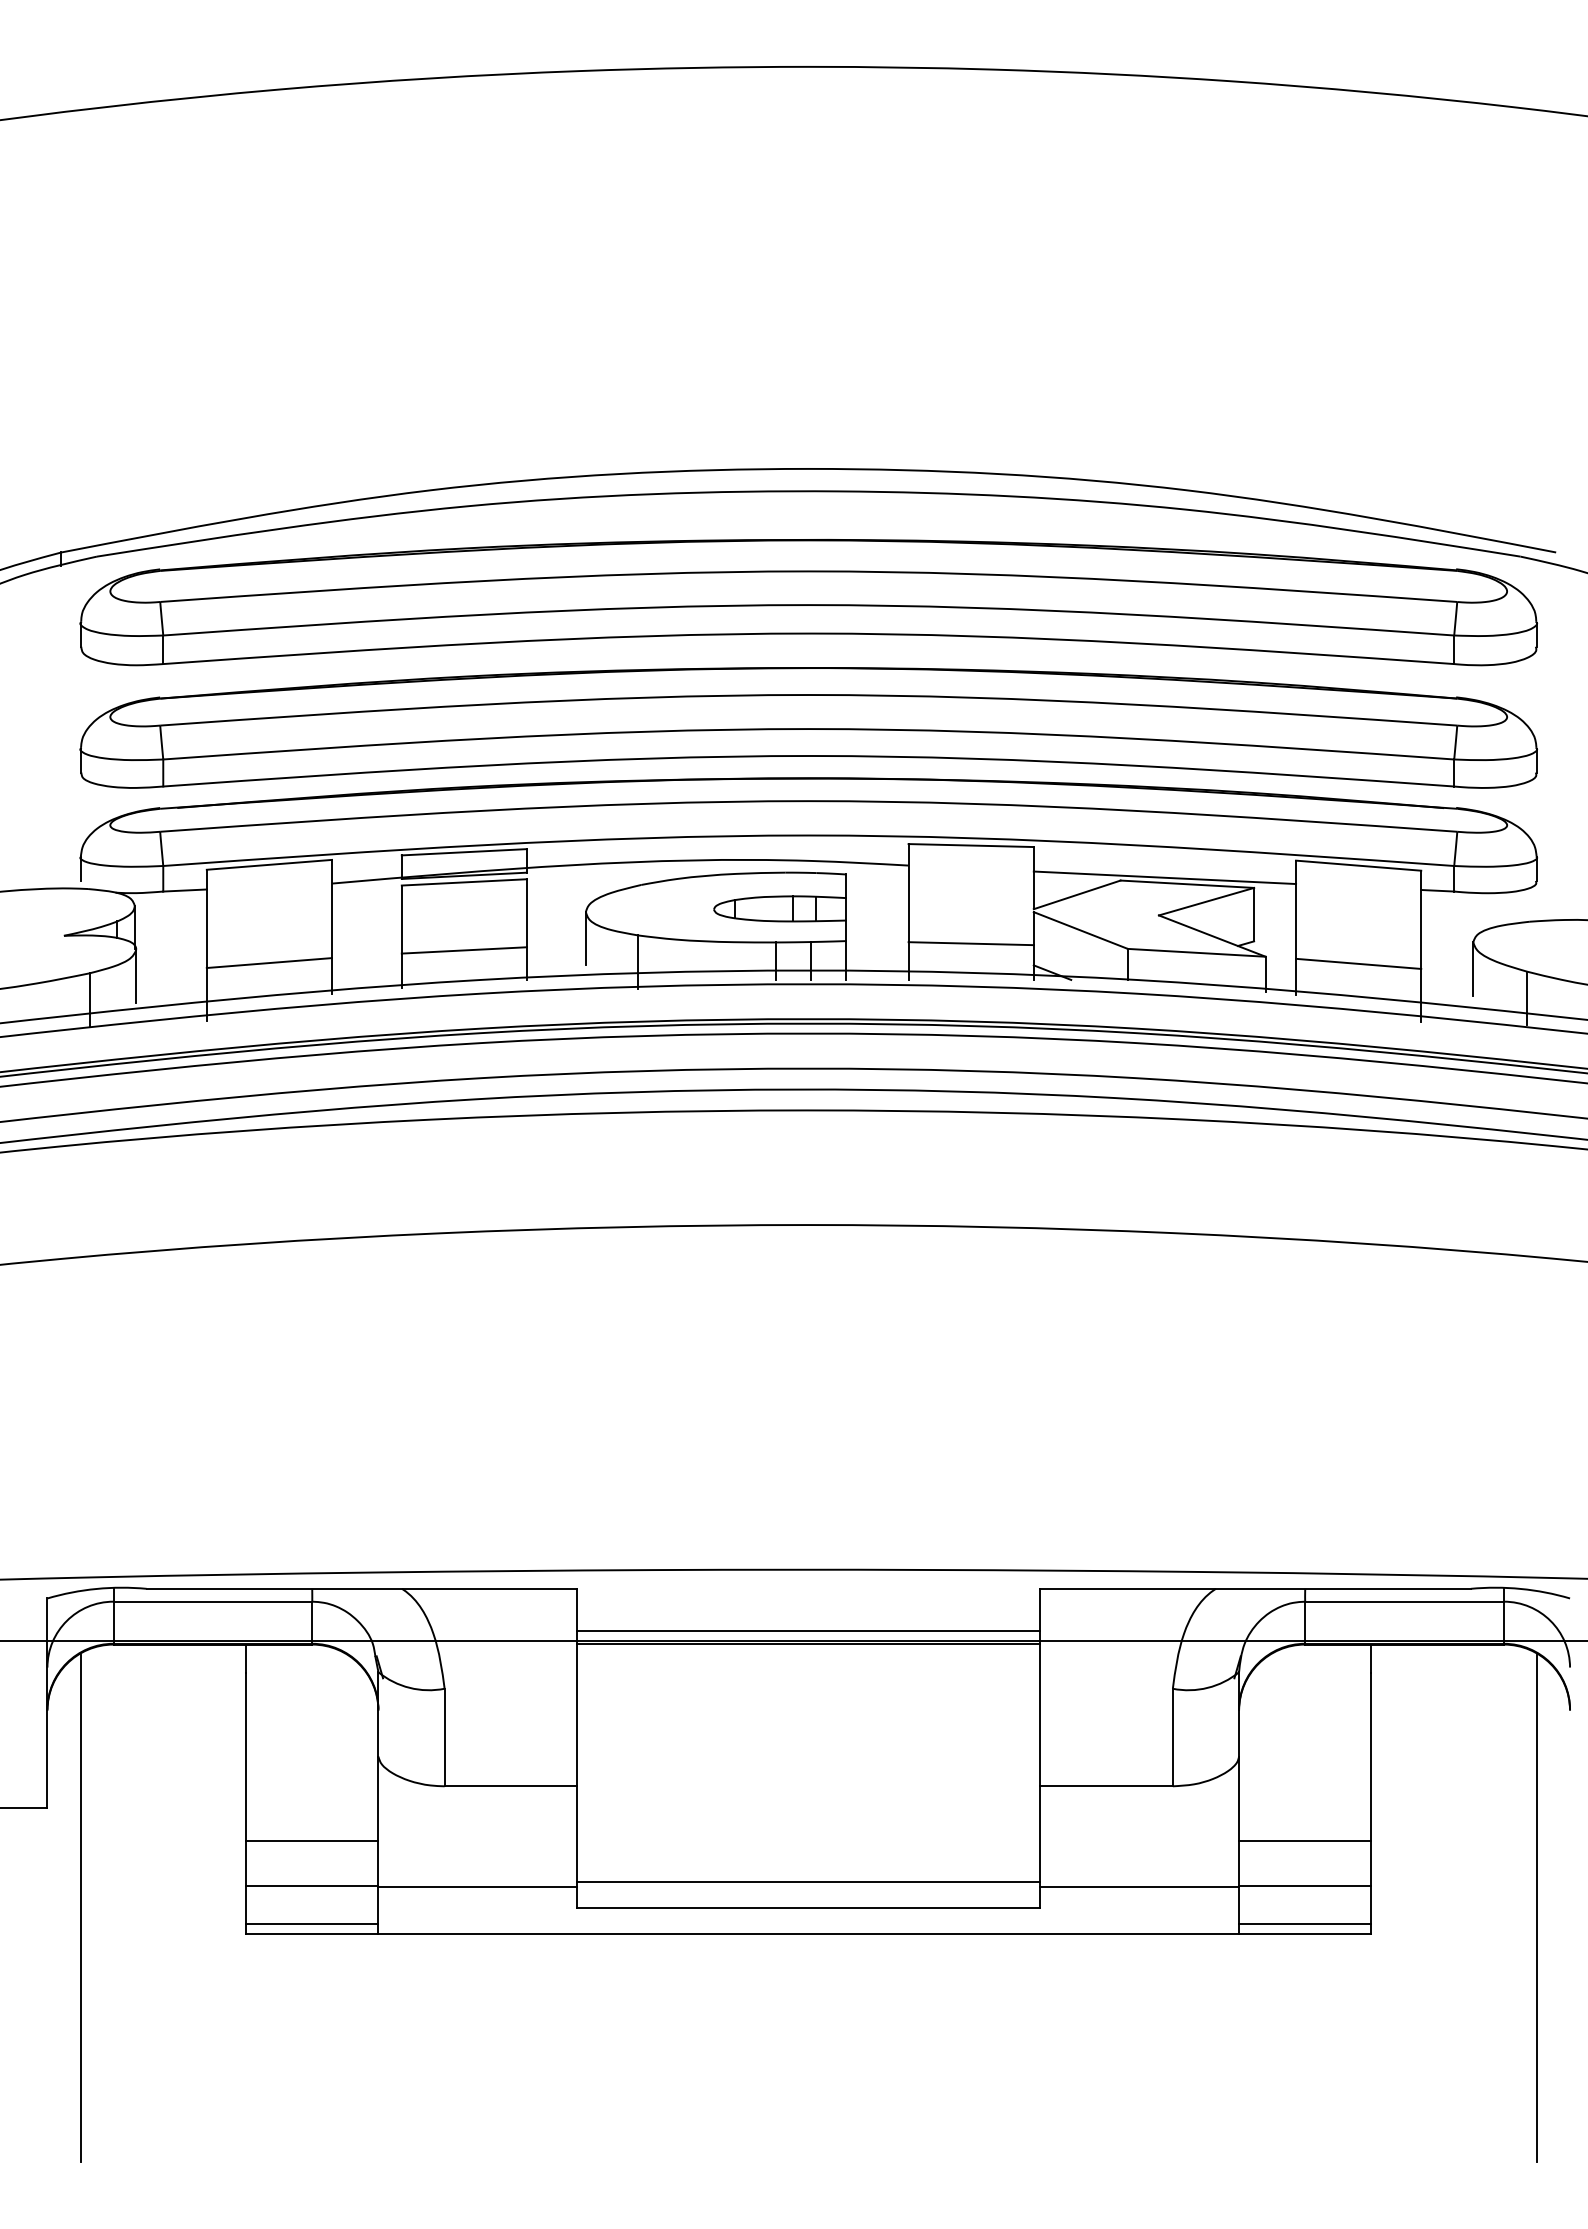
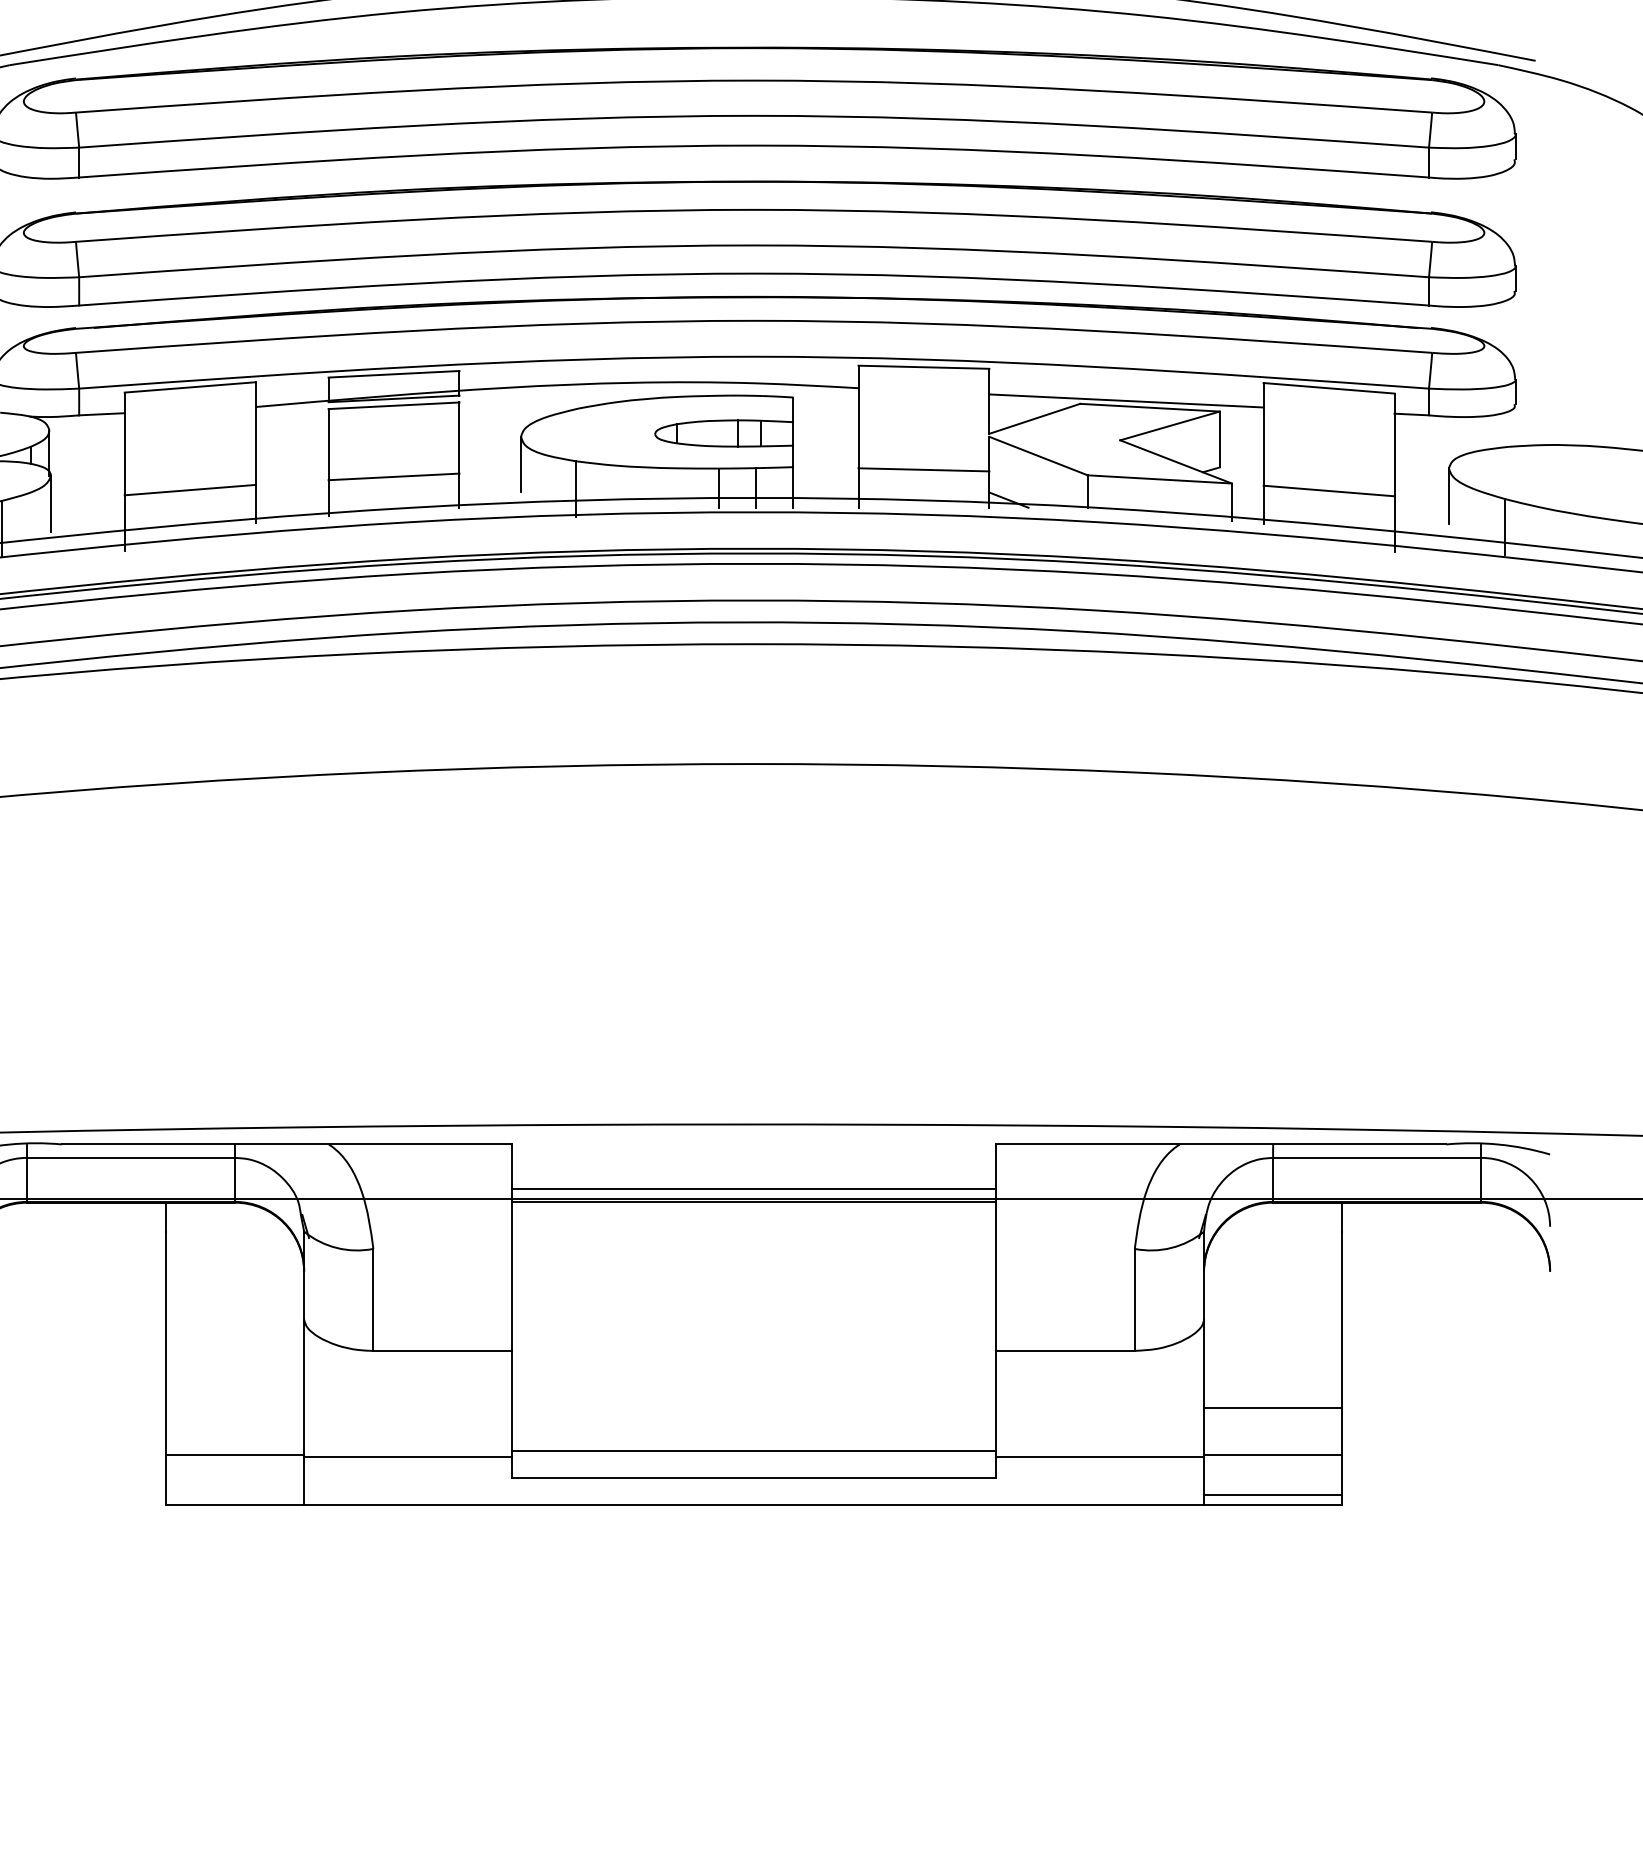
line: (312, 1841) -> (235, 1408), removed
line: (1536, 1908) -> (1515, 1478), removed
line: (312, 1923) -> (235, 1494), removed

